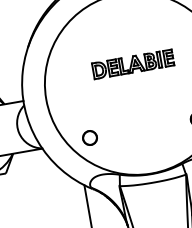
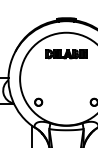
part: (132, 64) -> (66, 54), moved

